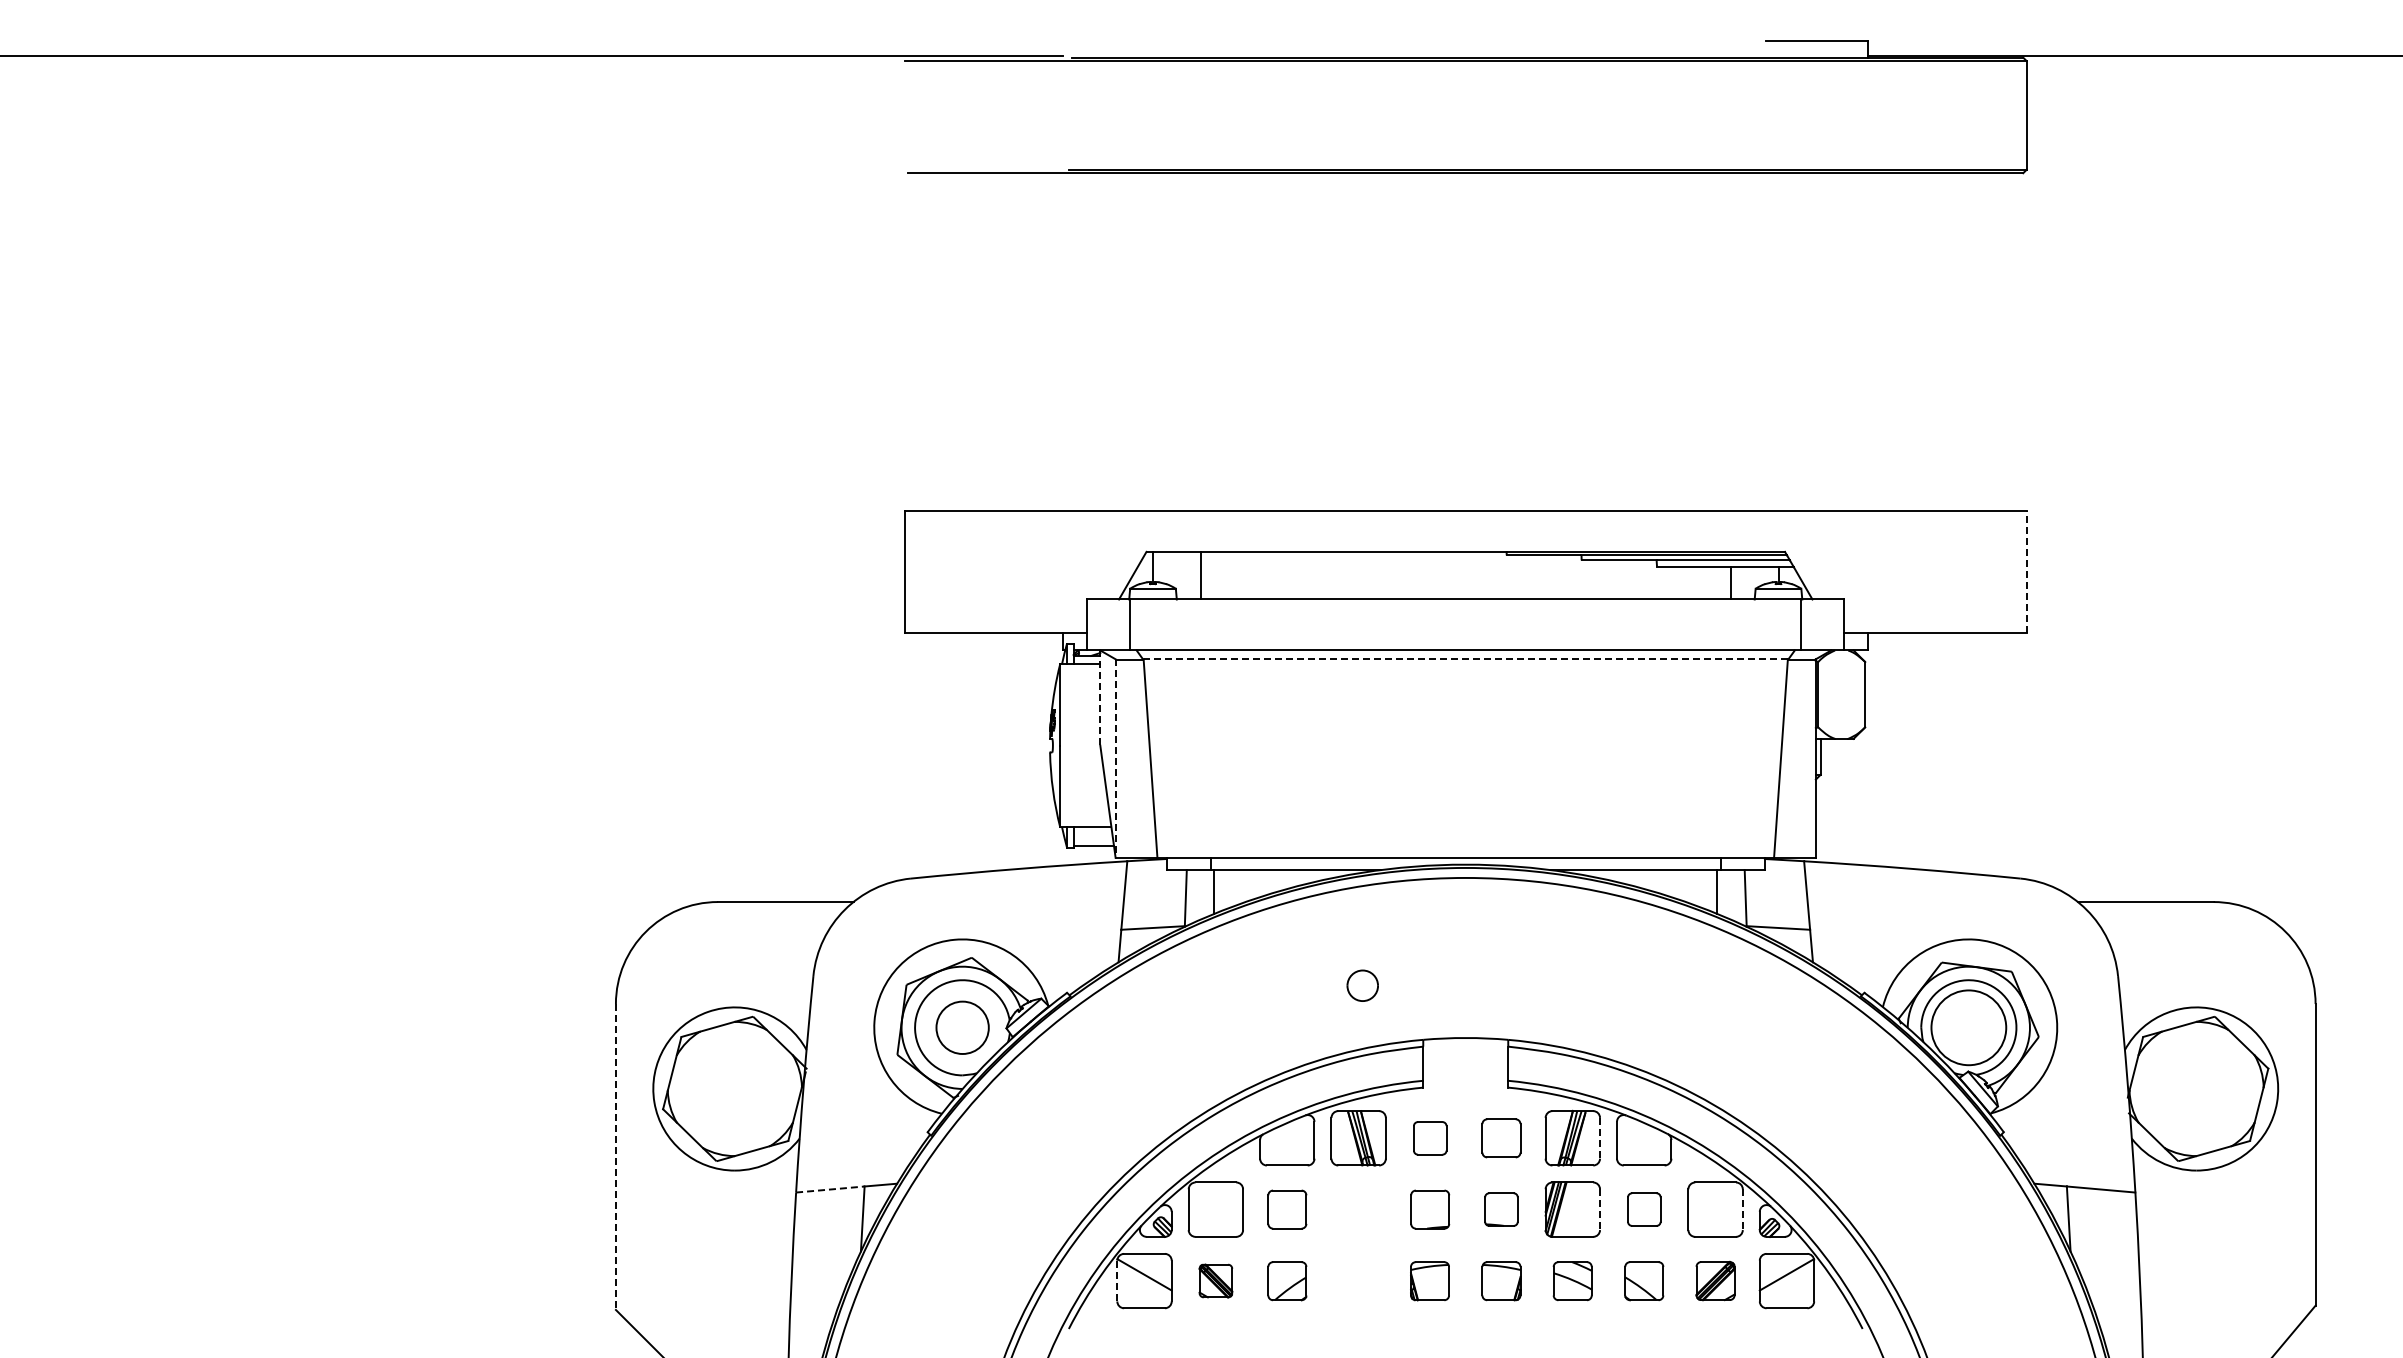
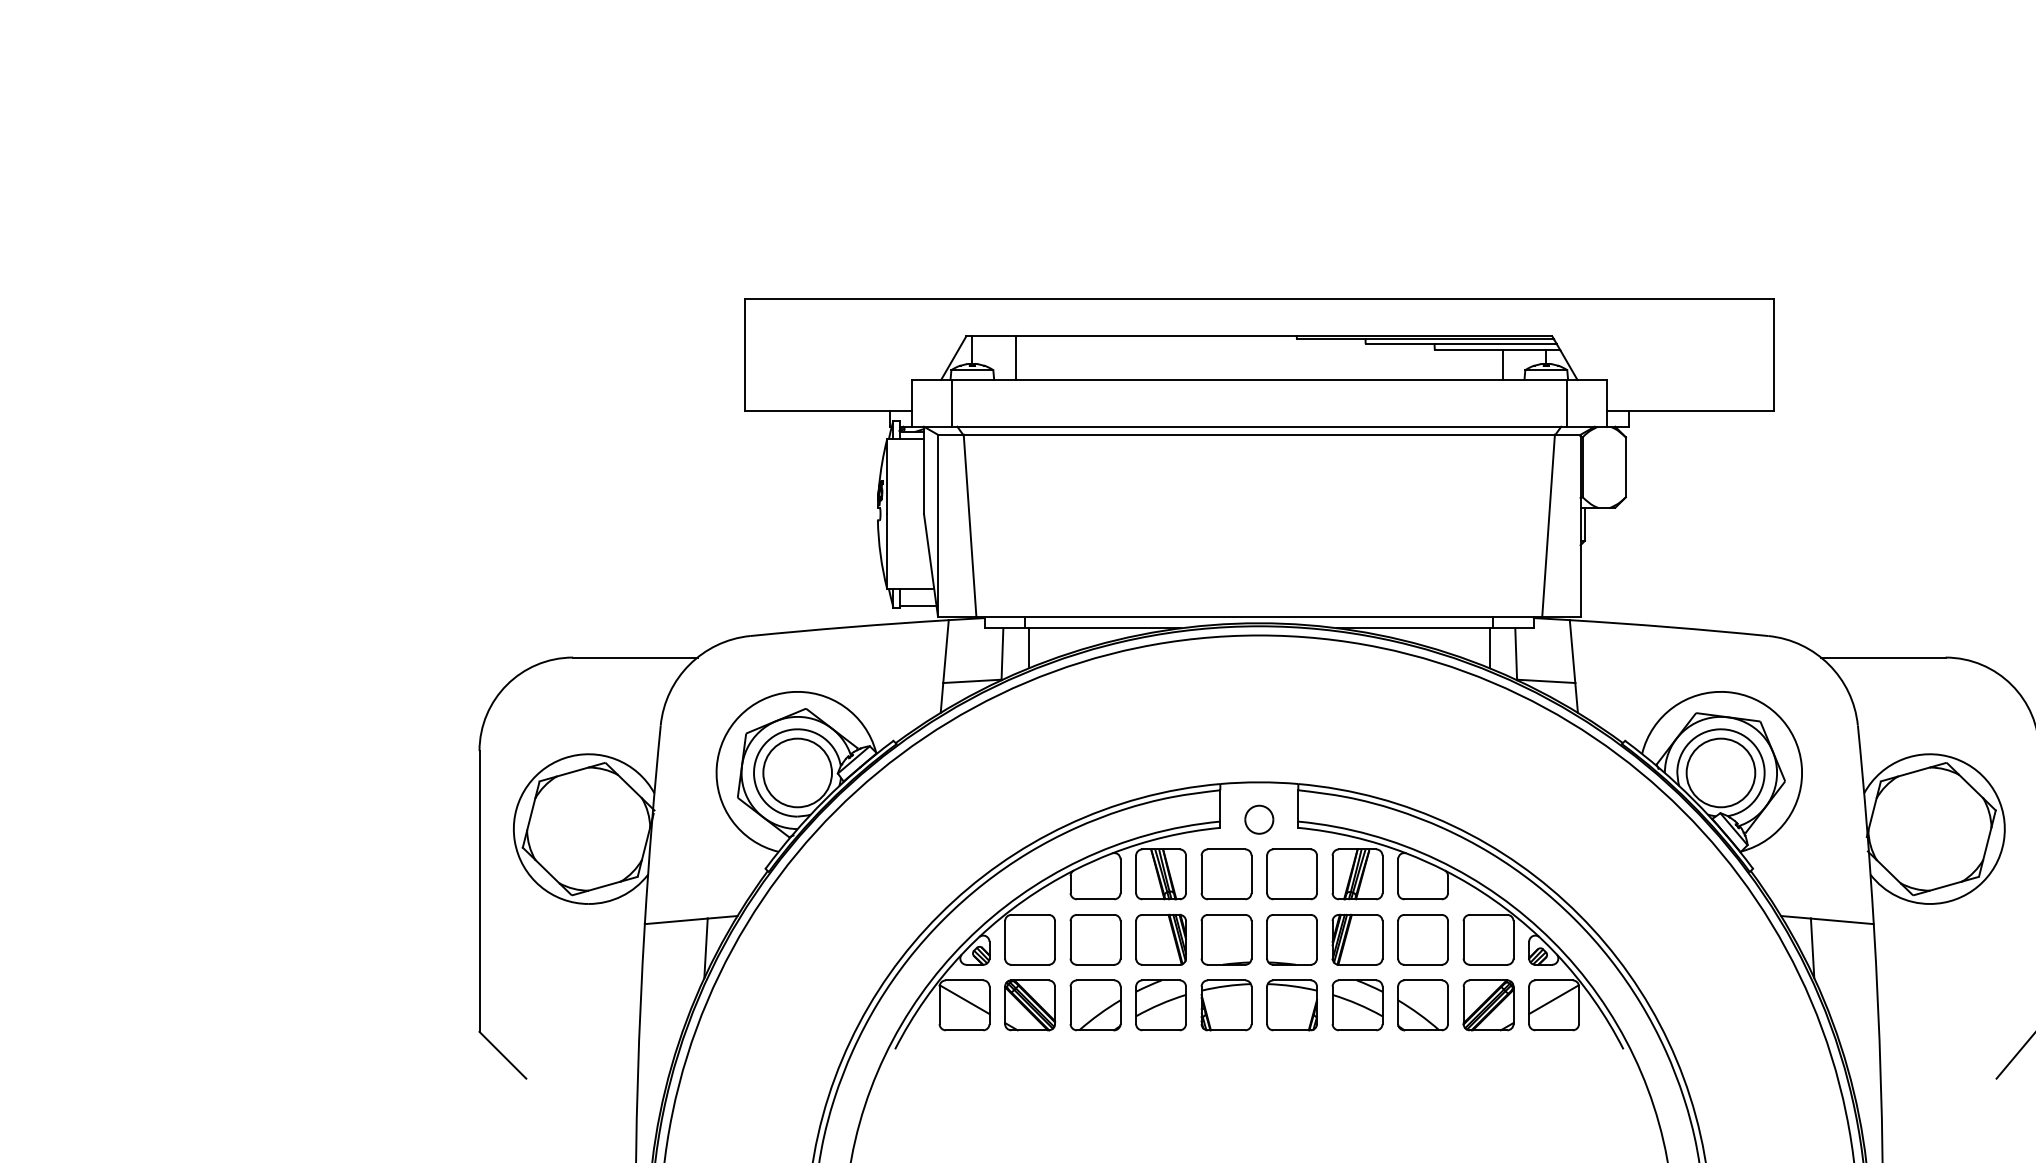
line: (2026, 571) -> (1773, 354), dashed -> solid
line: (1465, 659) -> (1259, 435), dashed -> solid
line: (1100, 698) -> (924, 470), dashed -> solid
line: (1115, 759) -> (937, 526), dashed -> solid
part: (1362, 985) -> (1259, 819), moved
circle: (962, 1027) -> (797, 772), size x1.43
part: (1430, 1138) -> (1226, 874), size x1.67
part: (1501, 1138) -> (1292, 874), size x1.43
line: (1600, 1138) -> (1382, 874), dashed -> solid
line: (615, 1156) -> (479, 891), dashed -> solid
line: (830, 1189) -> (676, 921), dashed -> solid
part: (1287, 1209) -> (1095, 939), size x1.43
part: (1358, 1209) -> (1160, 939), added
part: (1430, 1209) -> (1226, 939), size x1.43
part: (1501, 1209) -> (1292, 939), size x1.67
part: (1644, 1209) -> (1423, 939), size x1.67
line: (1600, 1210) -> (1382, 940), dashed -> solid
line: (1742, 1210) -> (1513, 940), dashed -> solid
line: (1117, 1280) -> (939, 1004), dashed -> solid
part: (1215, 1280) -> (1029, 1004), size x1.67
part: (1715, 1280) -> (1488, 1004), size x1.43
part: (1287, 1281) -> (1095, 1005), size x1.43
part: (1358, 1281) -> (1160, 1005), added
part: (1429, 1281) -> (1226, 1005), size x1.43
part: (1501, 1281) -> (1292, 1005), size x1.43
part: (1572, 1281) -> (1357, 1005), size x1.43
part: (1644, 1281) -> (1423, 1005), size x1.43

